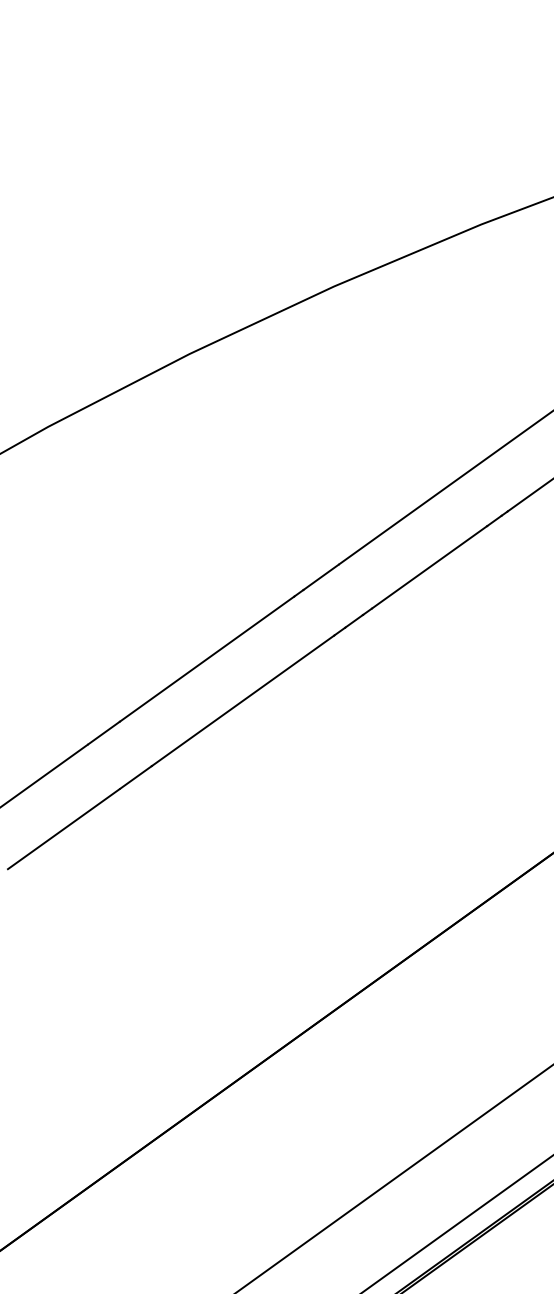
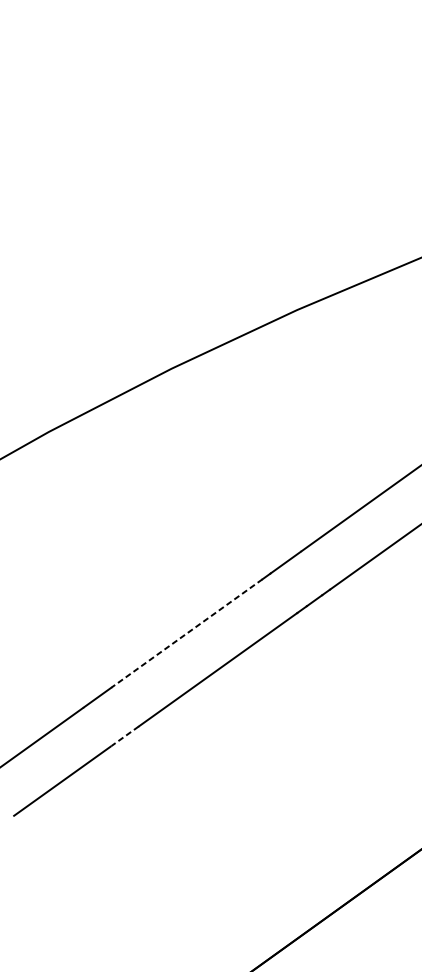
line: (206, 659) -> (186, 633), solid -> dashed
line: (135, 777) -> (124, 736), solid -> dashed

